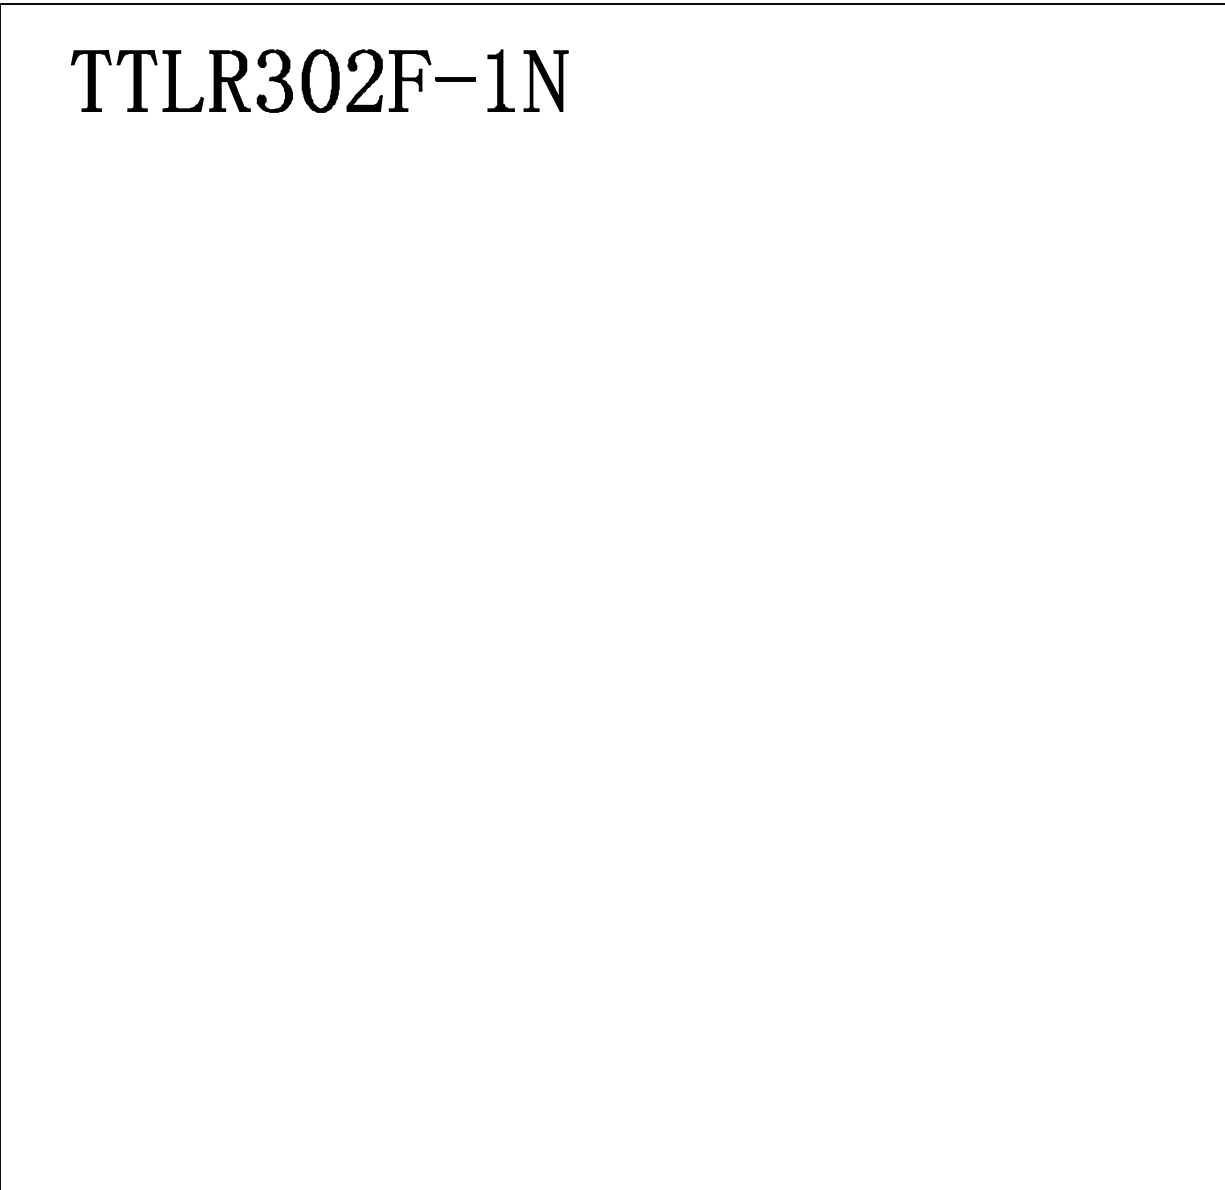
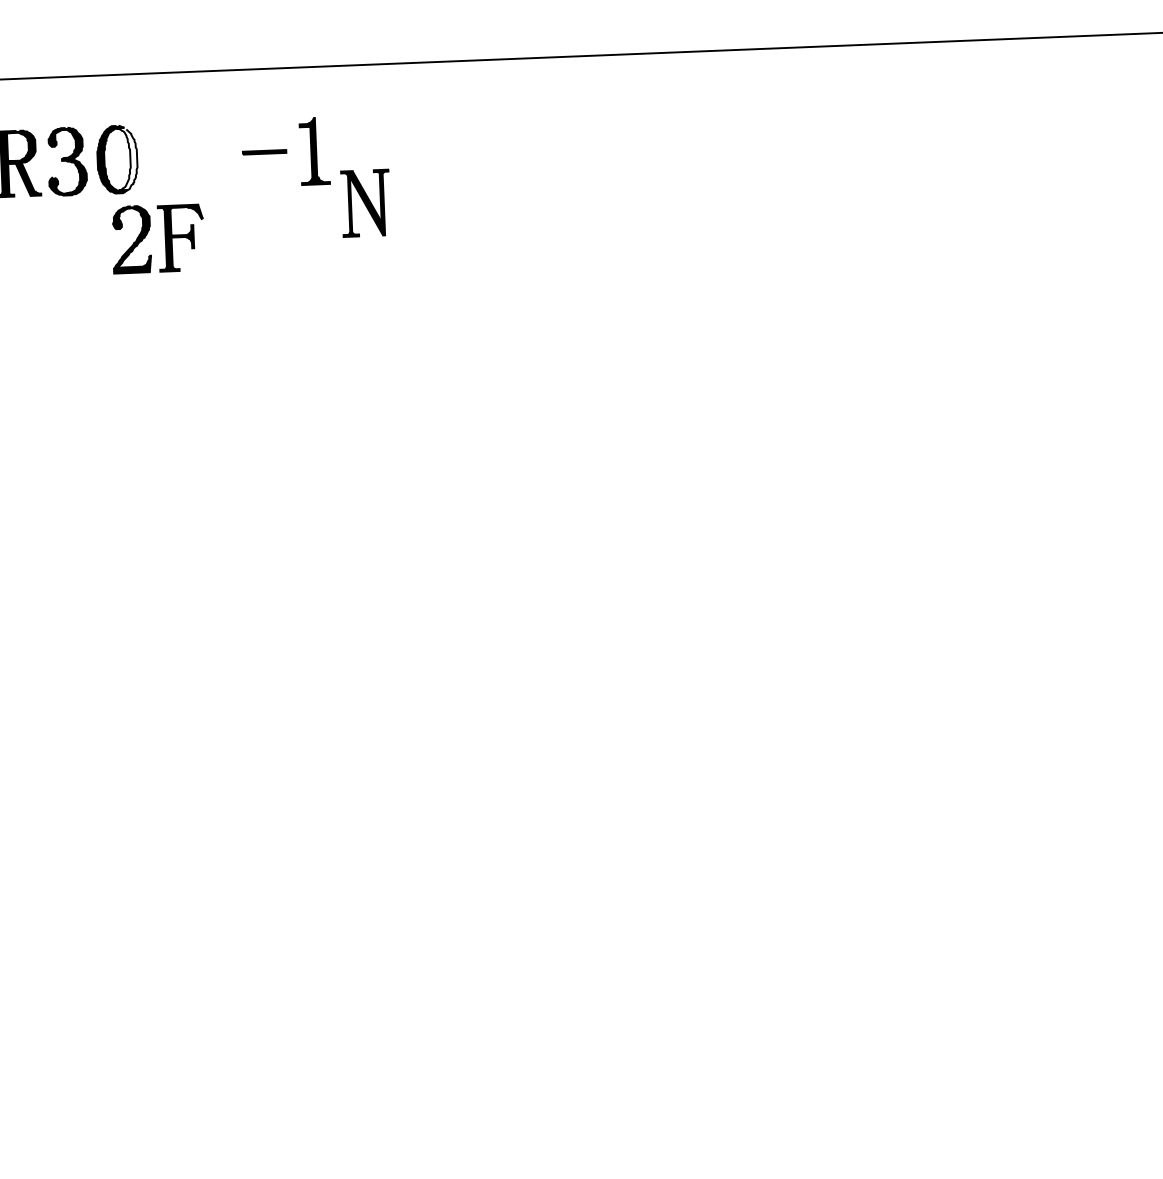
fill: (329, 80) -> (127, 158), removed
part: (395, 80) -> (165, 238), moved
part: (545, 80) -> (365, 202), moved

